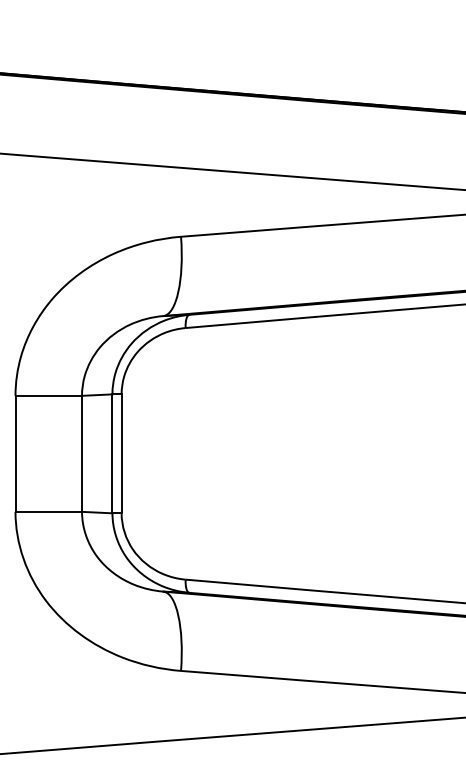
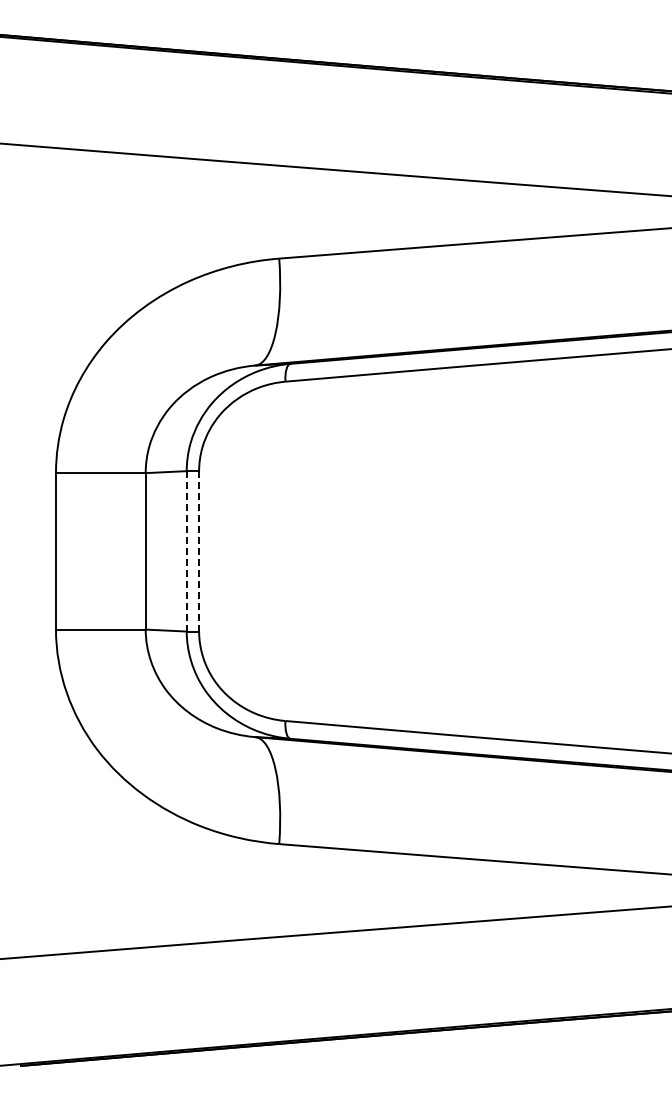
line: (112, 453) -> (186, 551), solid -> dashed
line: (121, 453) -> (199, 550), solid -> dashed

